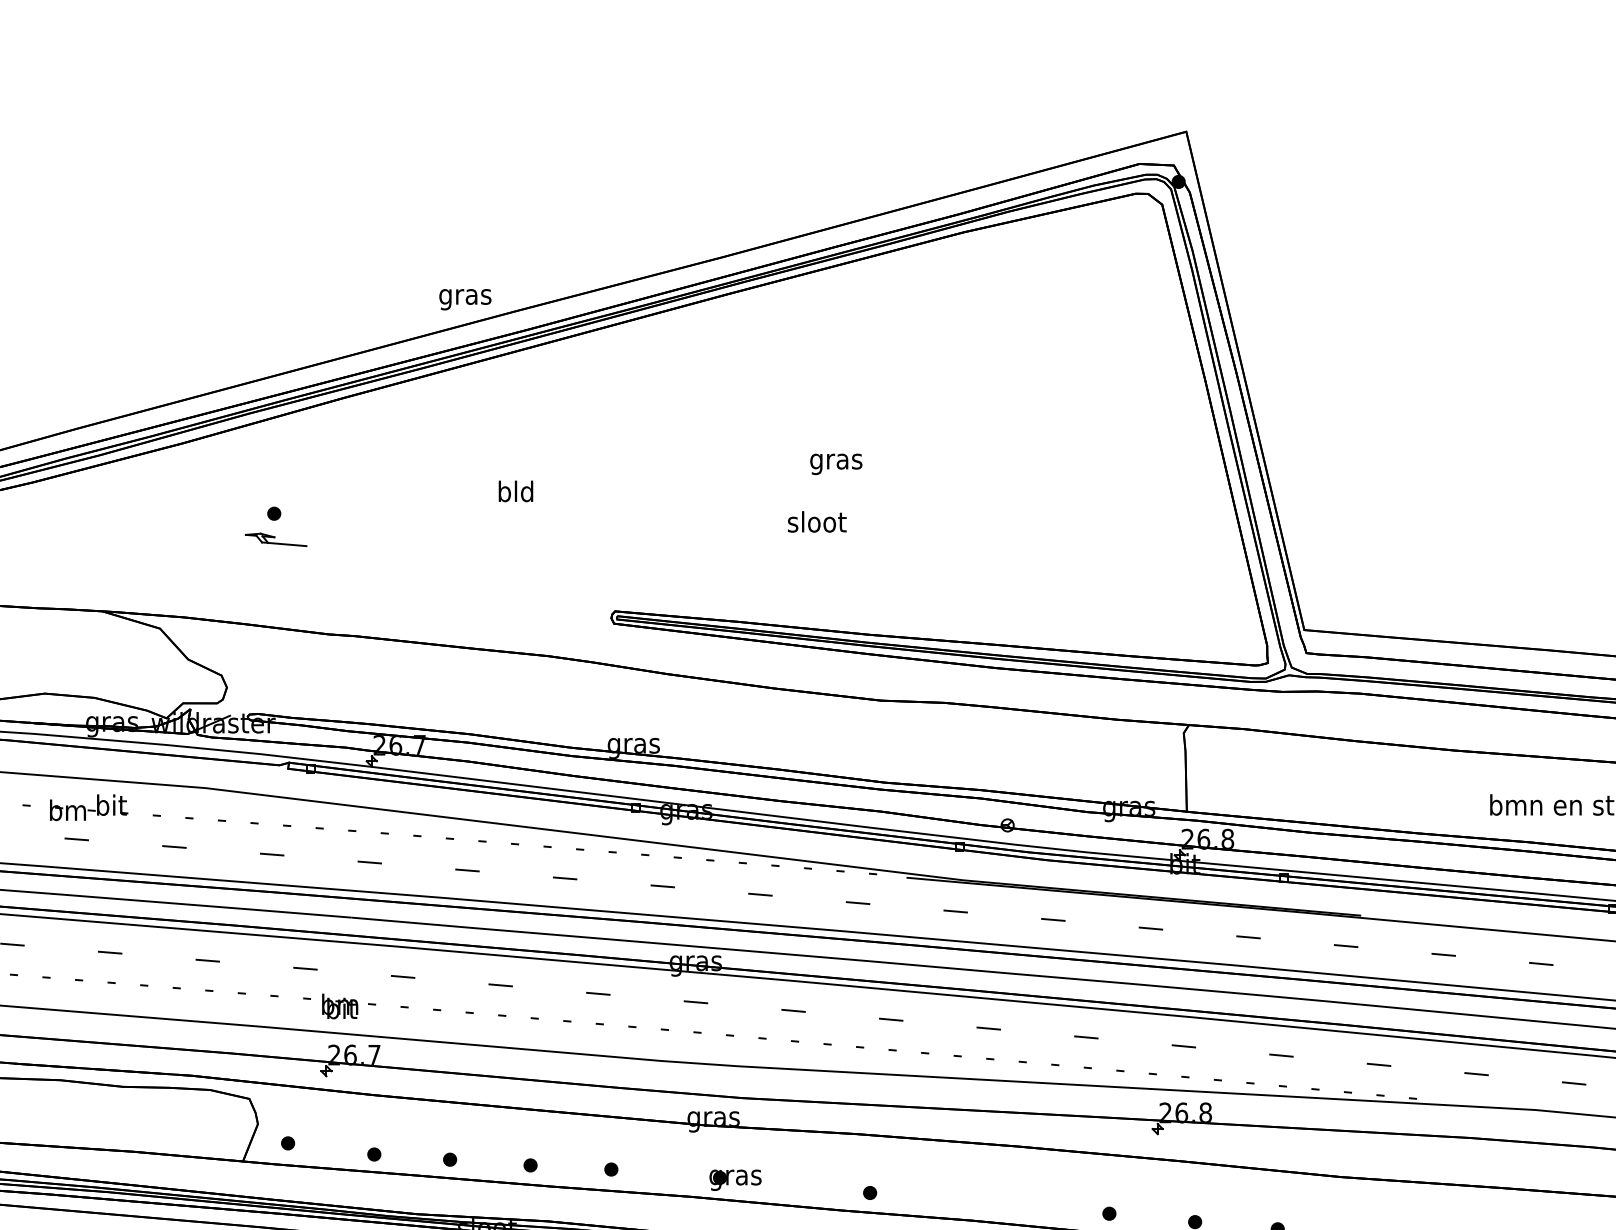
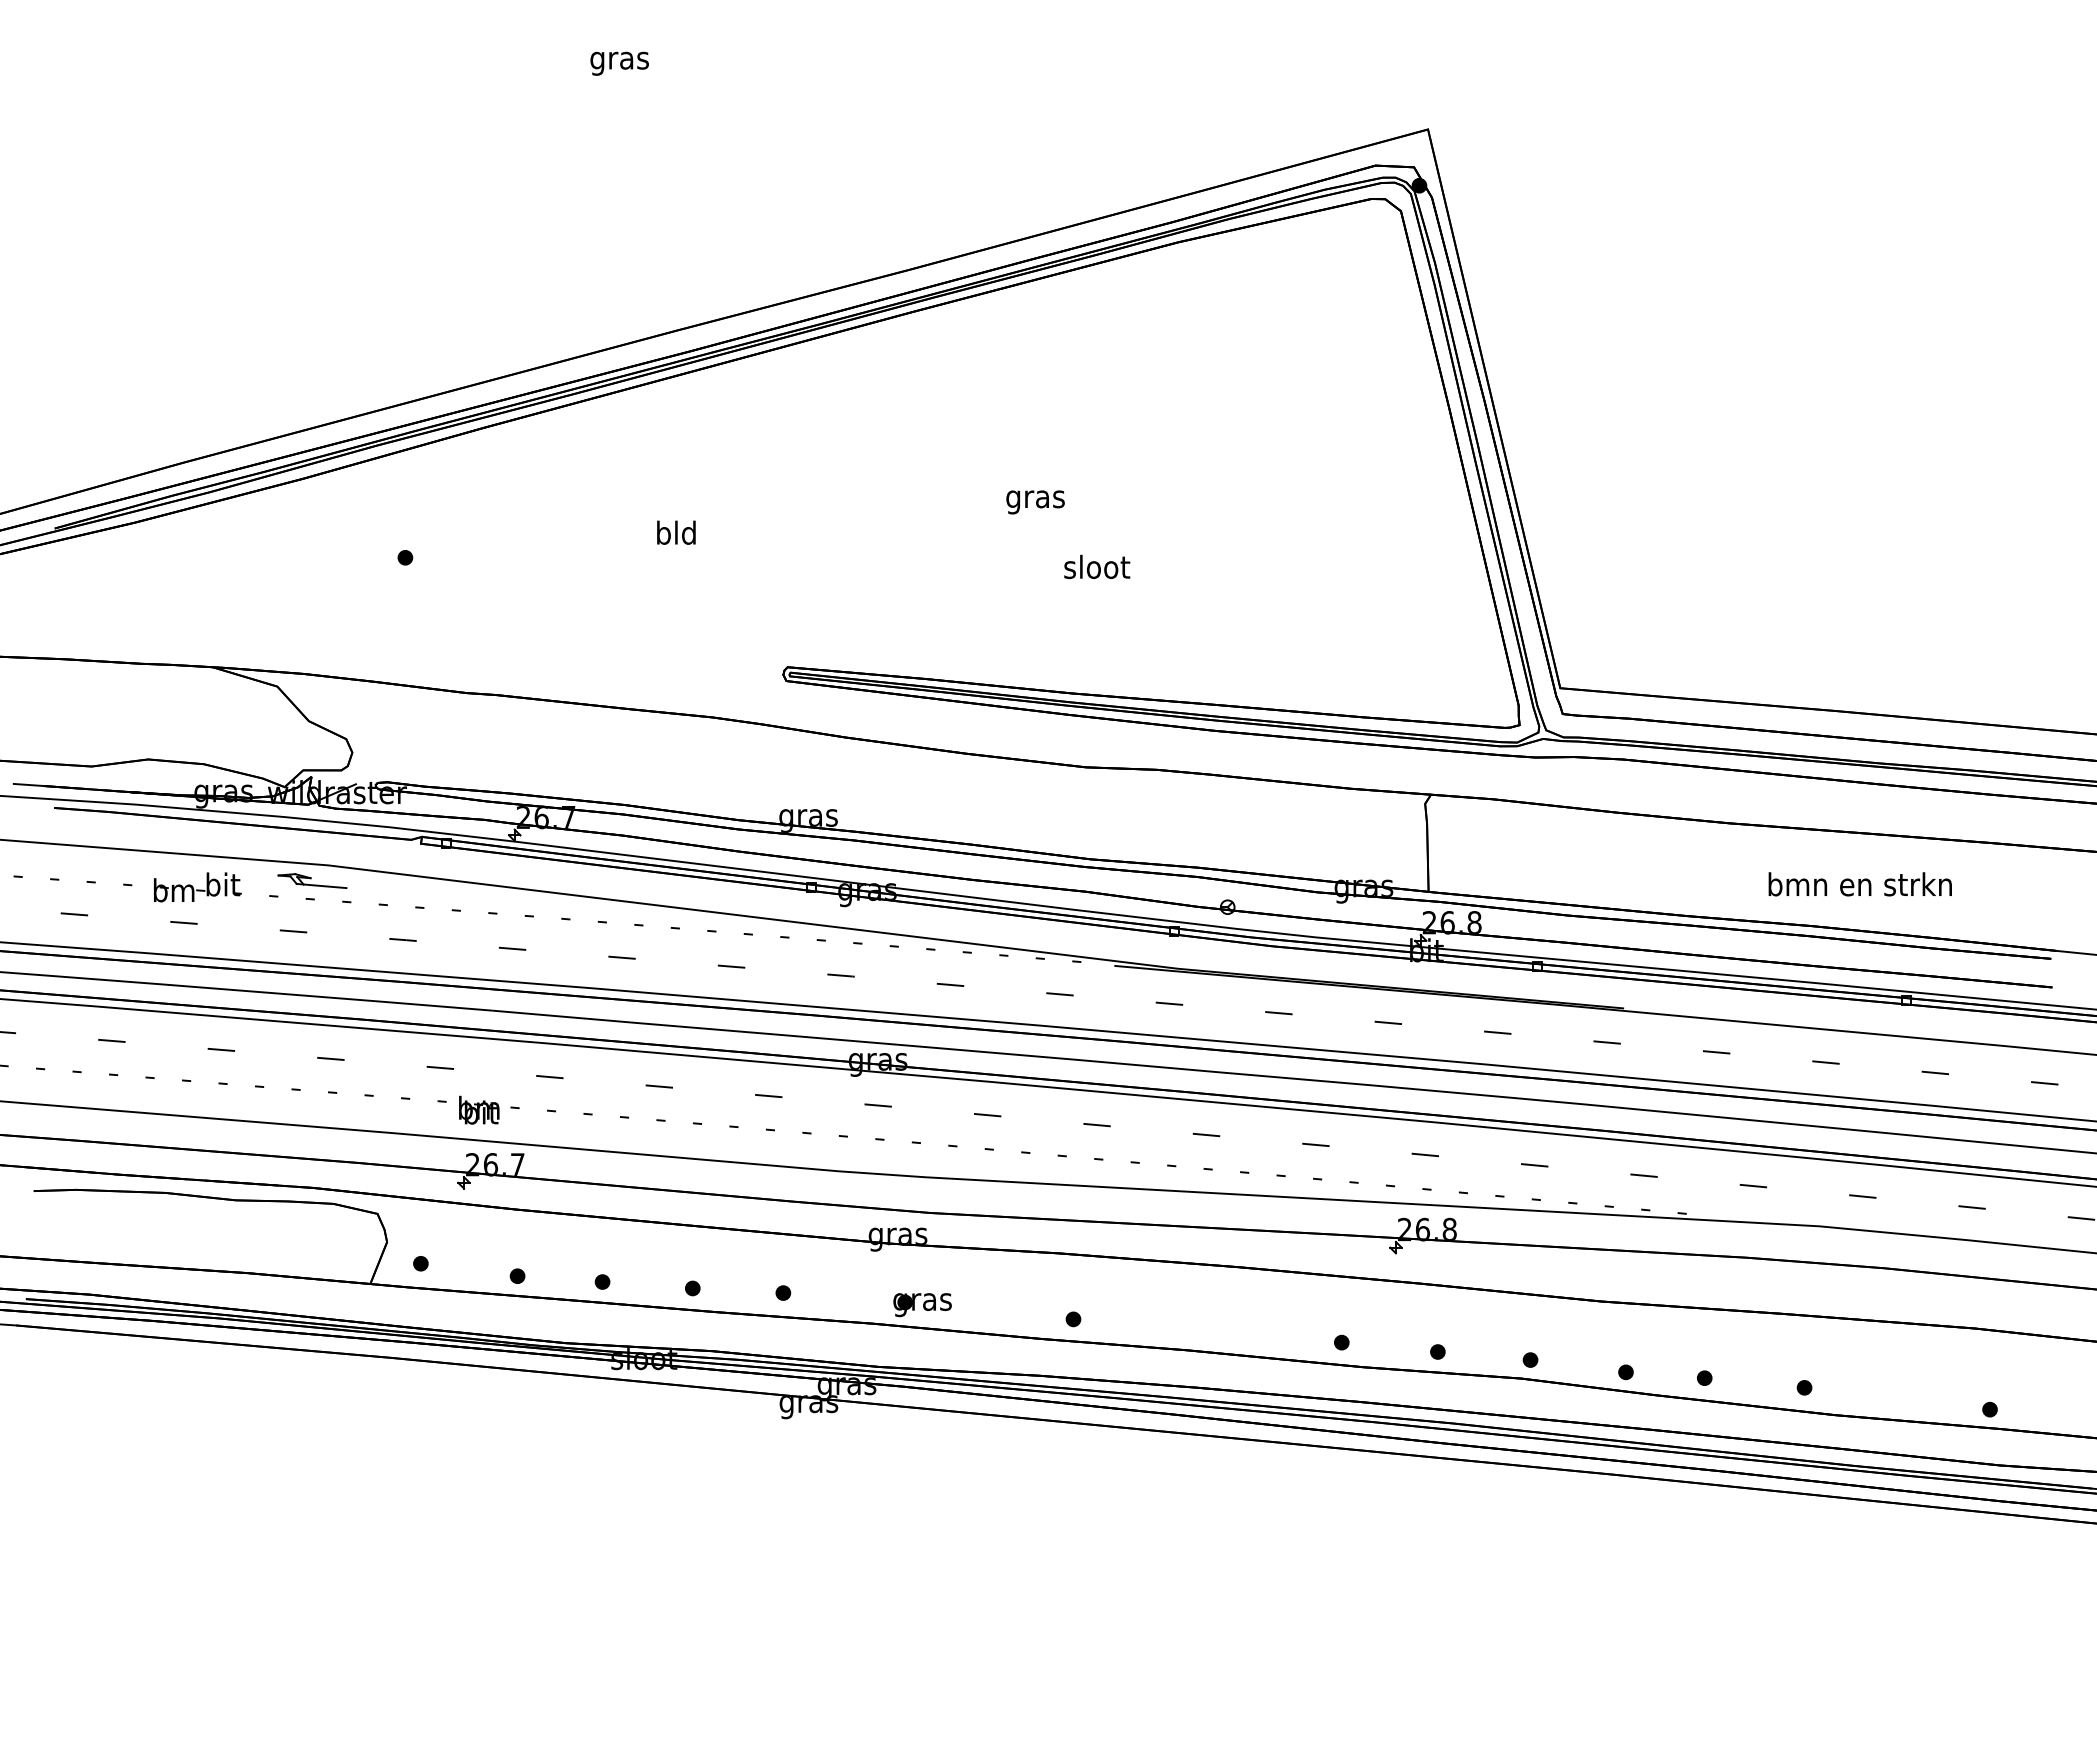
text: (465, 299) -> (619, 63), moved
text: (817, 521) -> (1097, 566), moved
part: (276, 539) -> (312, 880), moved

